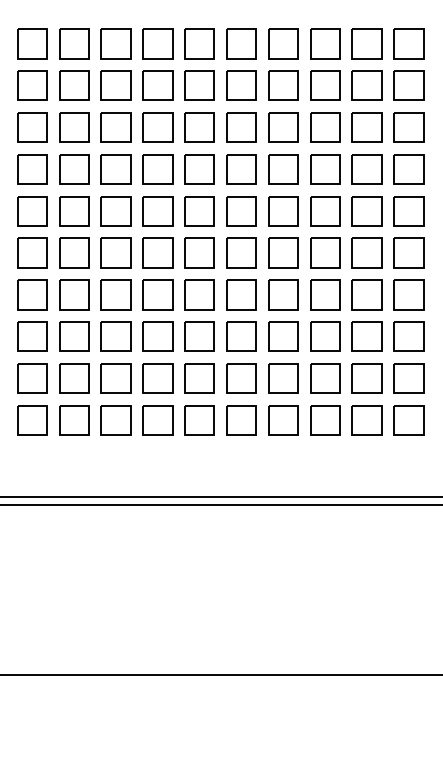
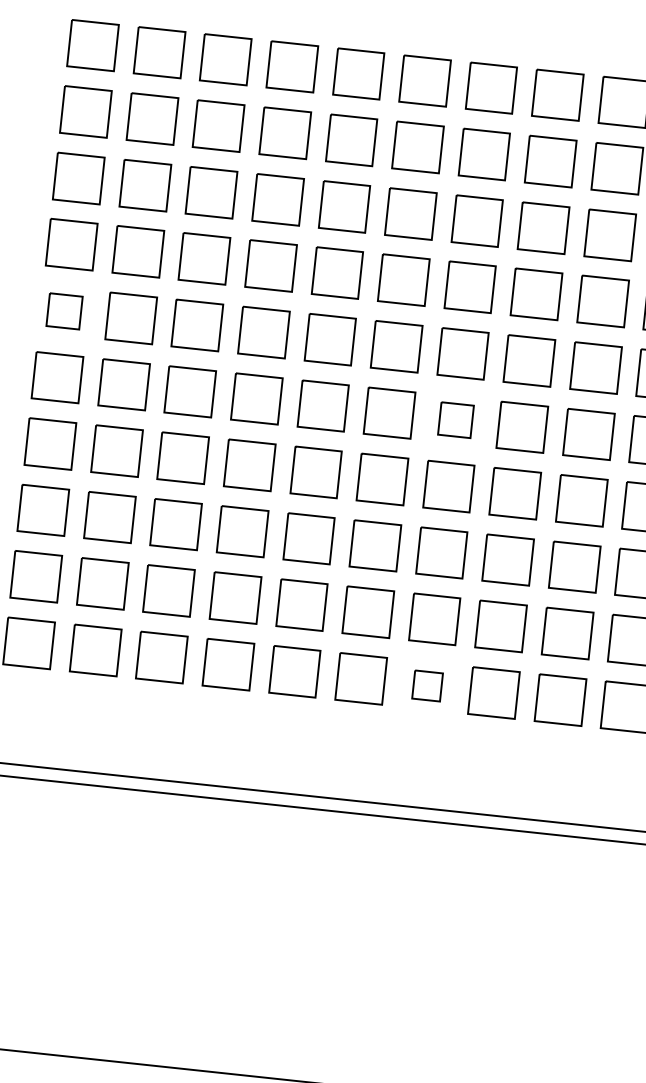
part: (32, 211) -> (64, 311), size x0.7
part: (283, 252) -> (456, 419), size x0.7
part: (283, 420) -> (427, 686), size x0.6

